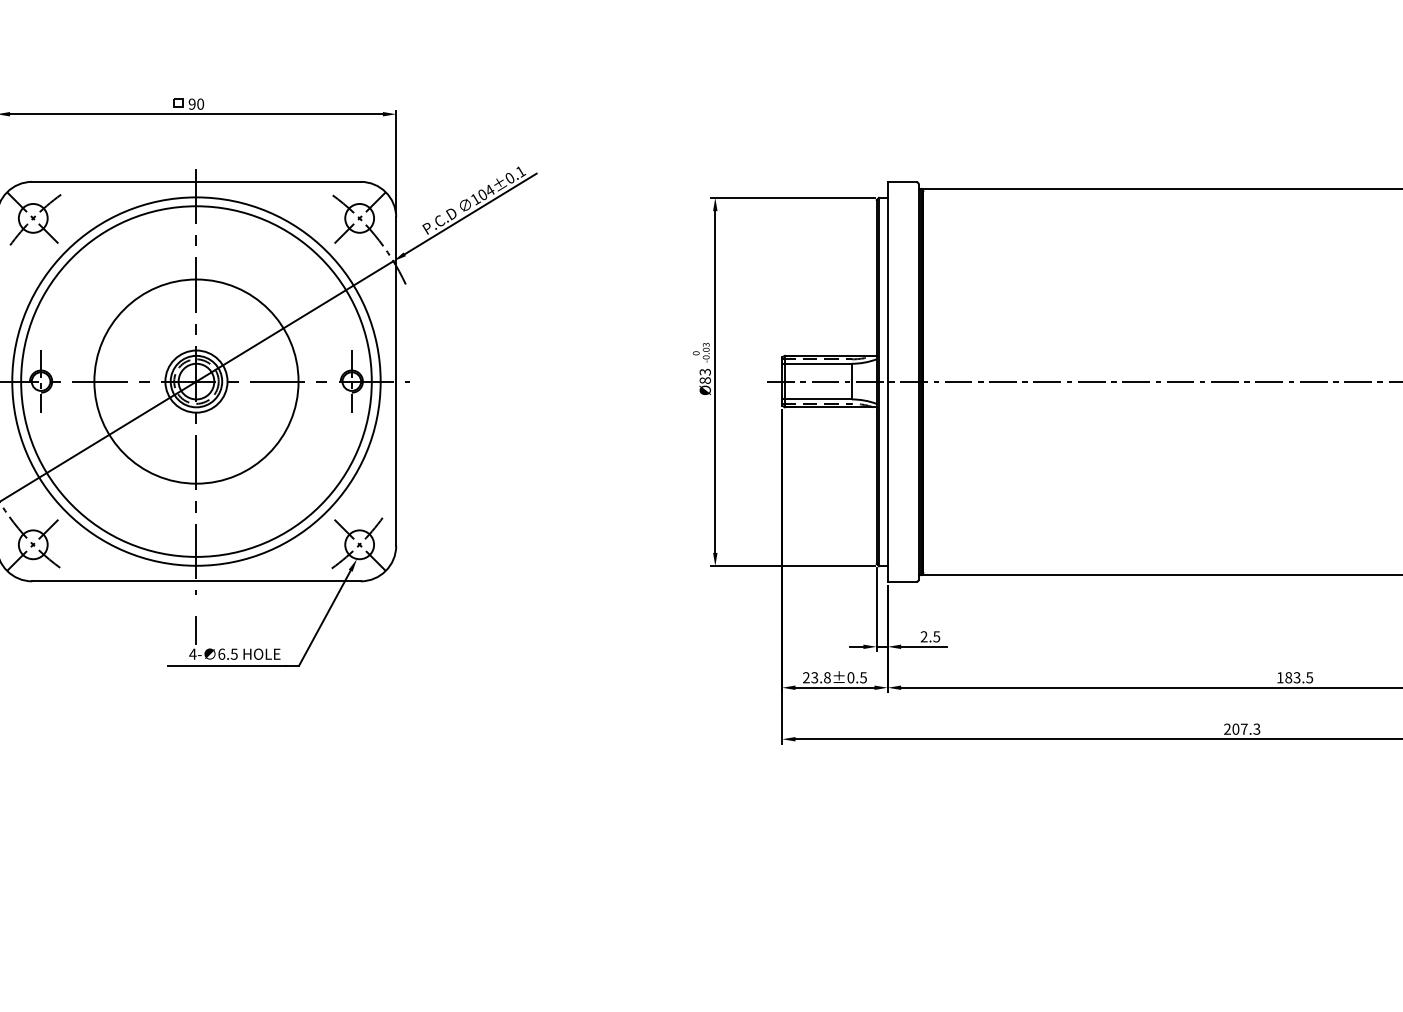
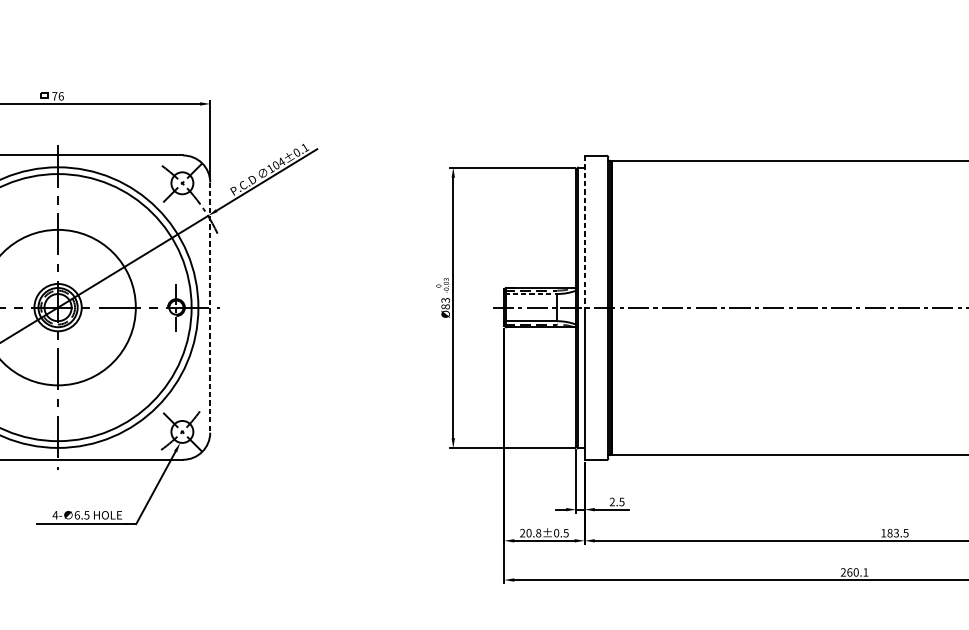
text: (196, 103) -> (58, 95), 90 -> 76
line: (887, 281) -> (584, 231), solid -> dashed
line: (817, 363) -> (531, 293), solid -> dashed
line: (396, 382) -> (210, 308), solid -> dashed
line: (196, 630) -> (58, 497), removed
text: (814, 677) -> (528, 533), 23.8±0.5 -> 20.8±0.5
text: (1246, 728) -> (857, 571), 207.3 -> 260.1

